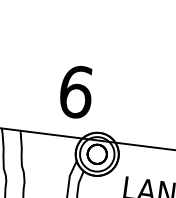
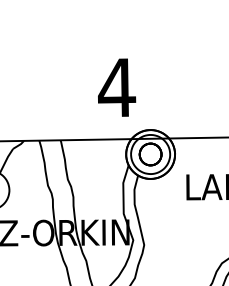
text: (76, 91) -> (117, 87), 6 -> 4

